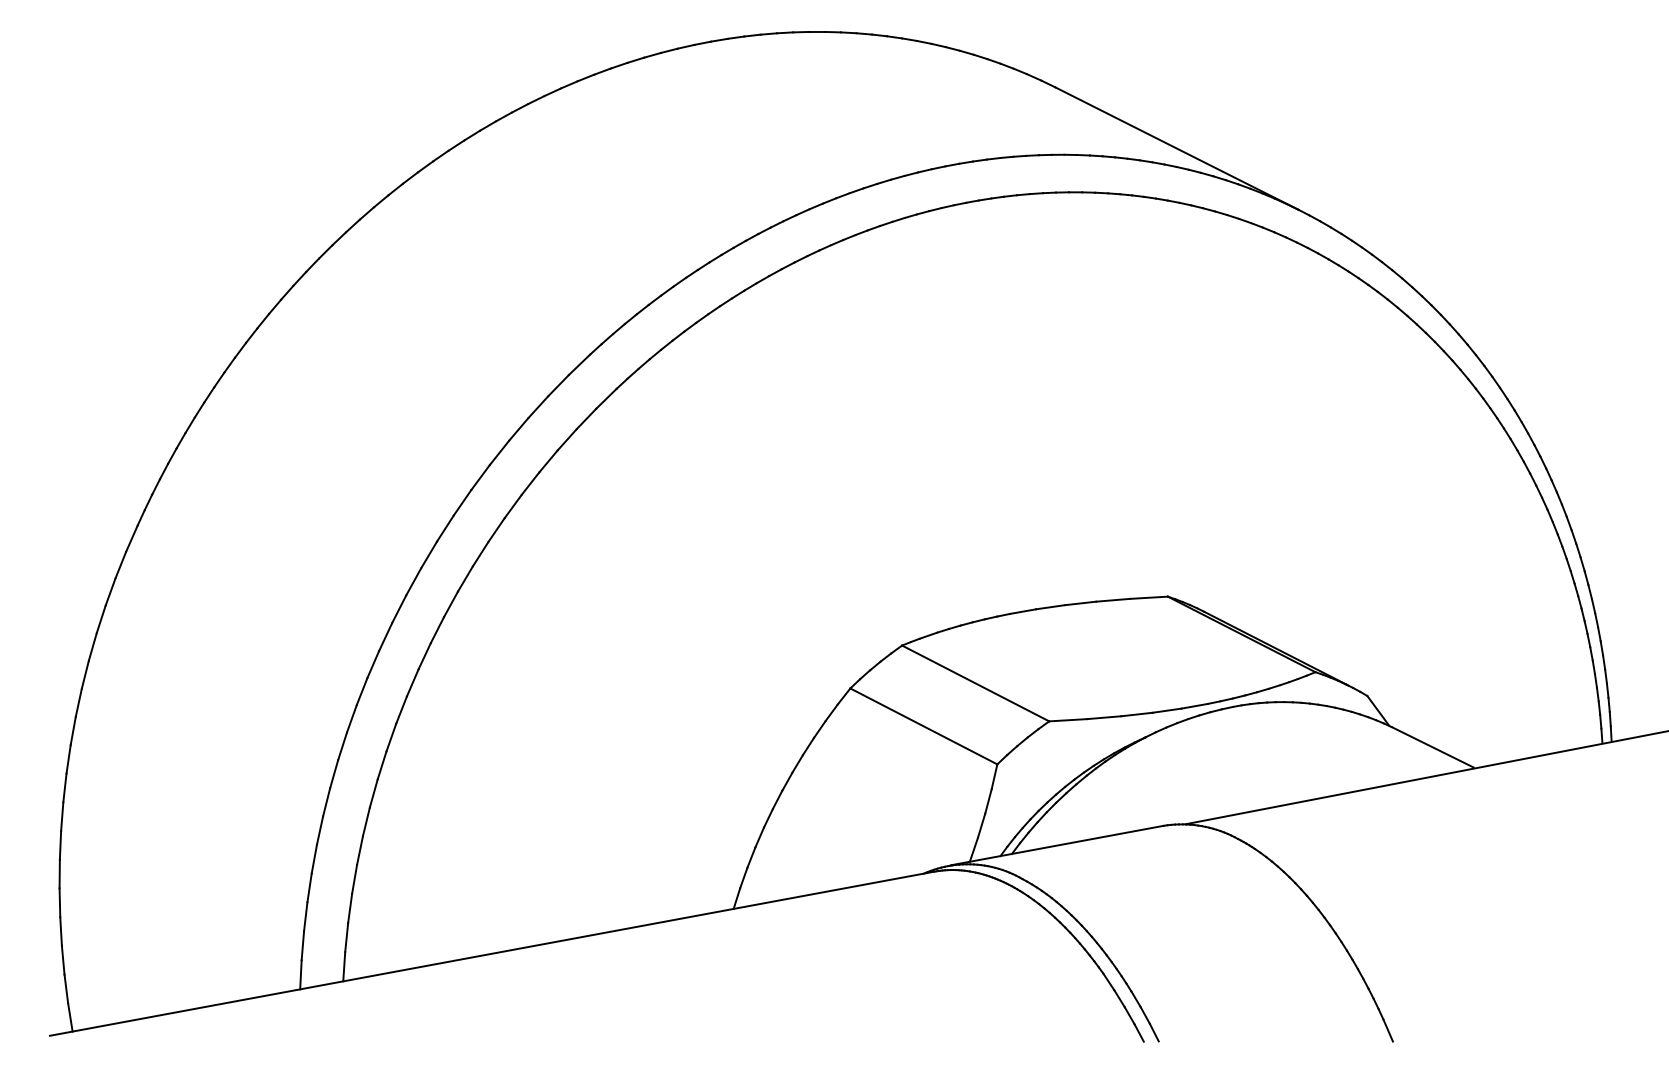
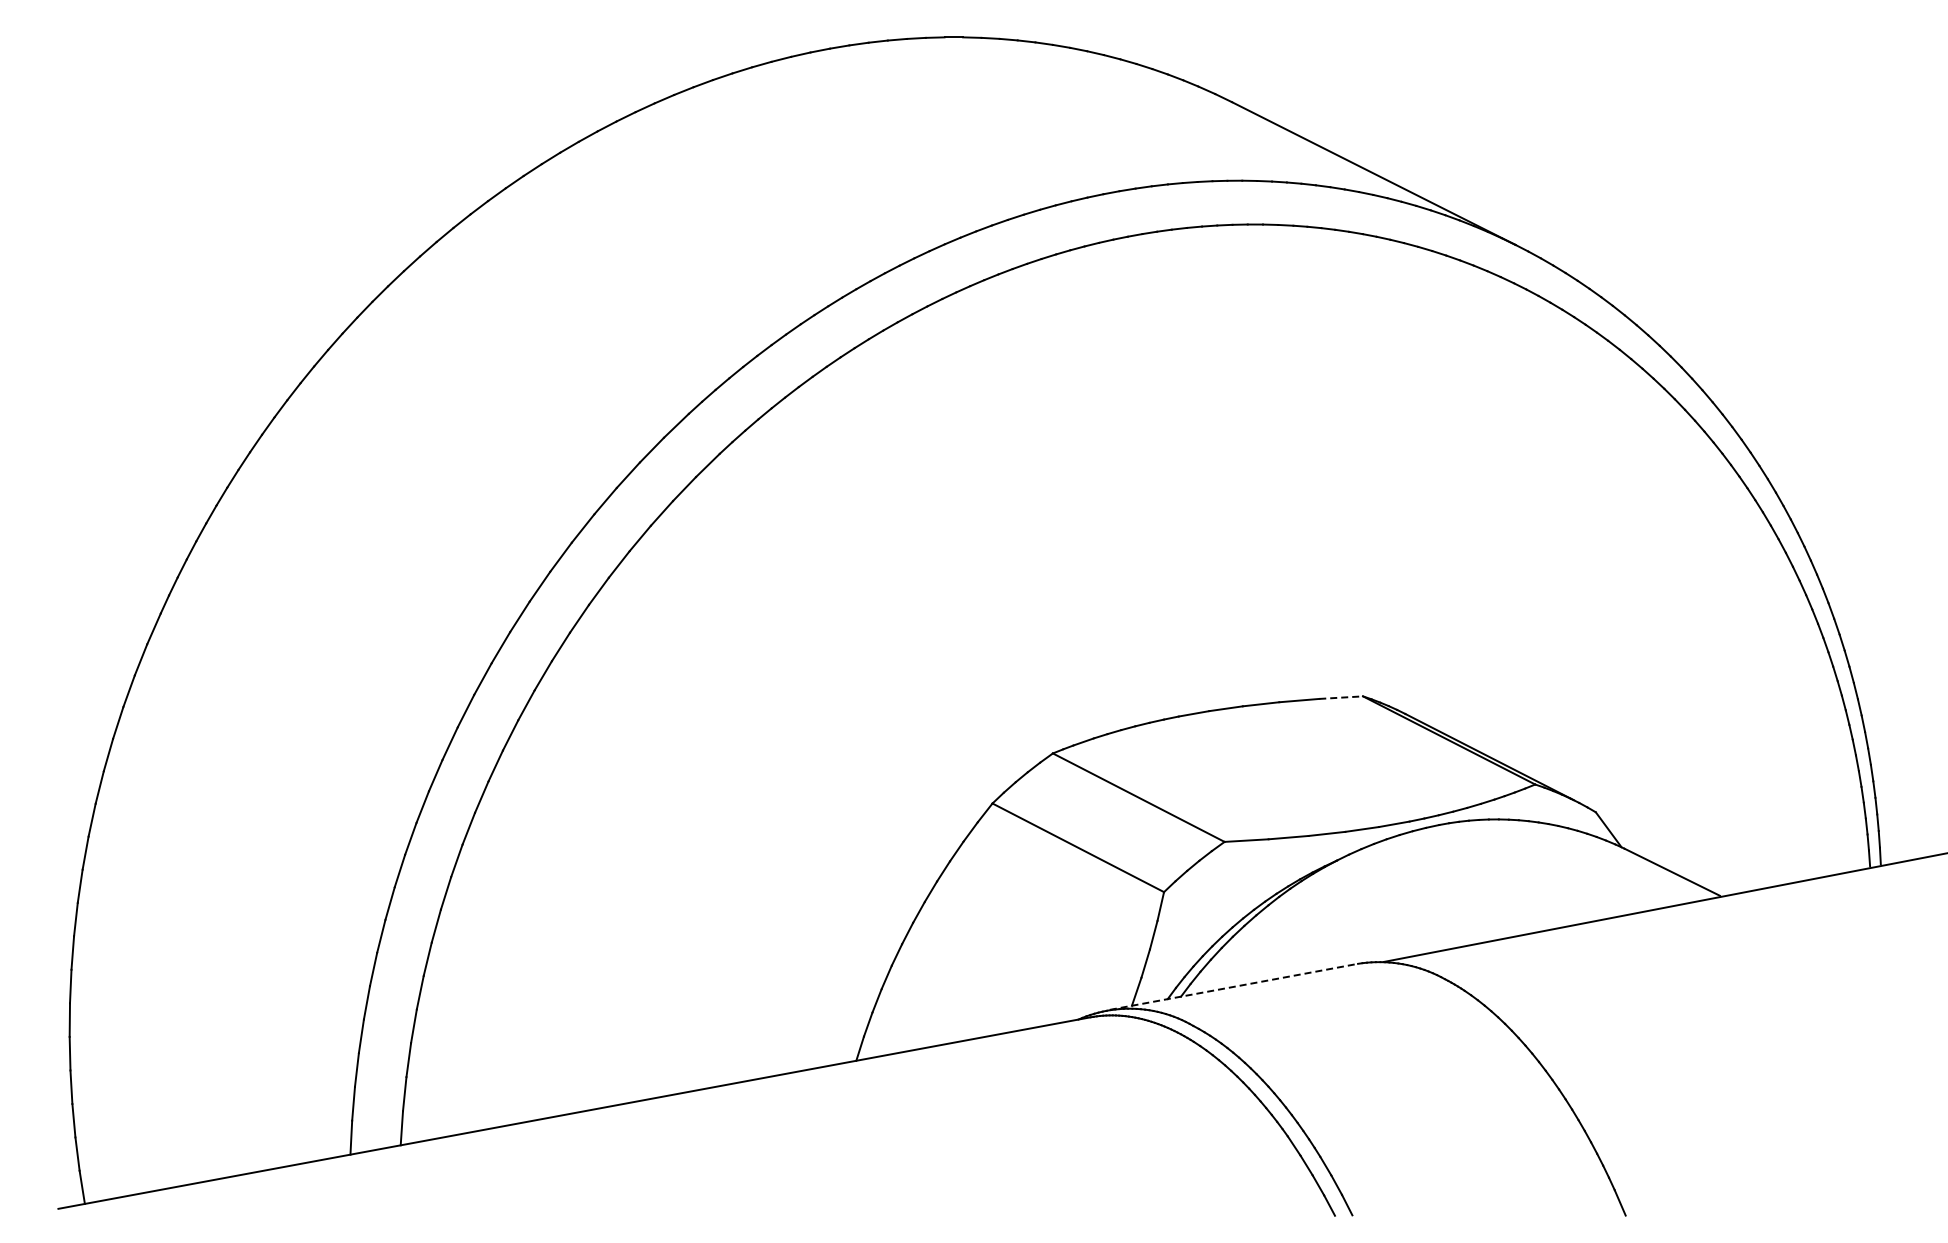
line: (1149, 597) -> (1341, 697), solid -> dashed
line: (1057, 845) -> (1234, 986), solid -> dashed

